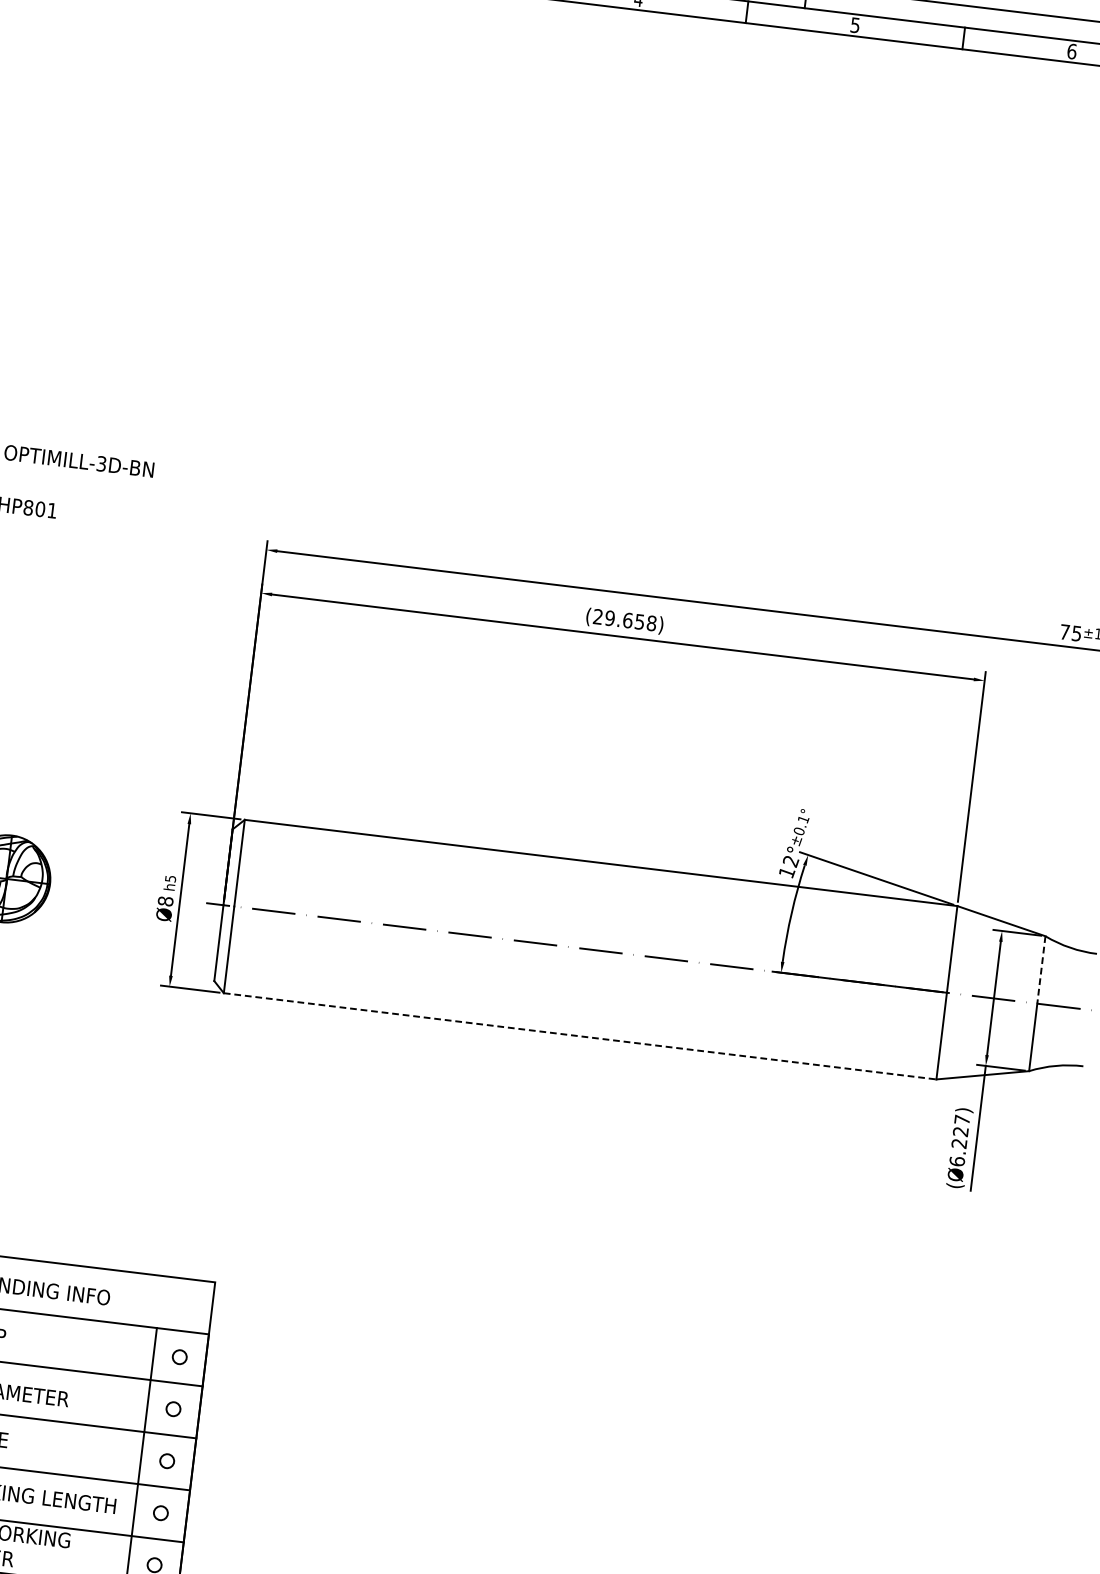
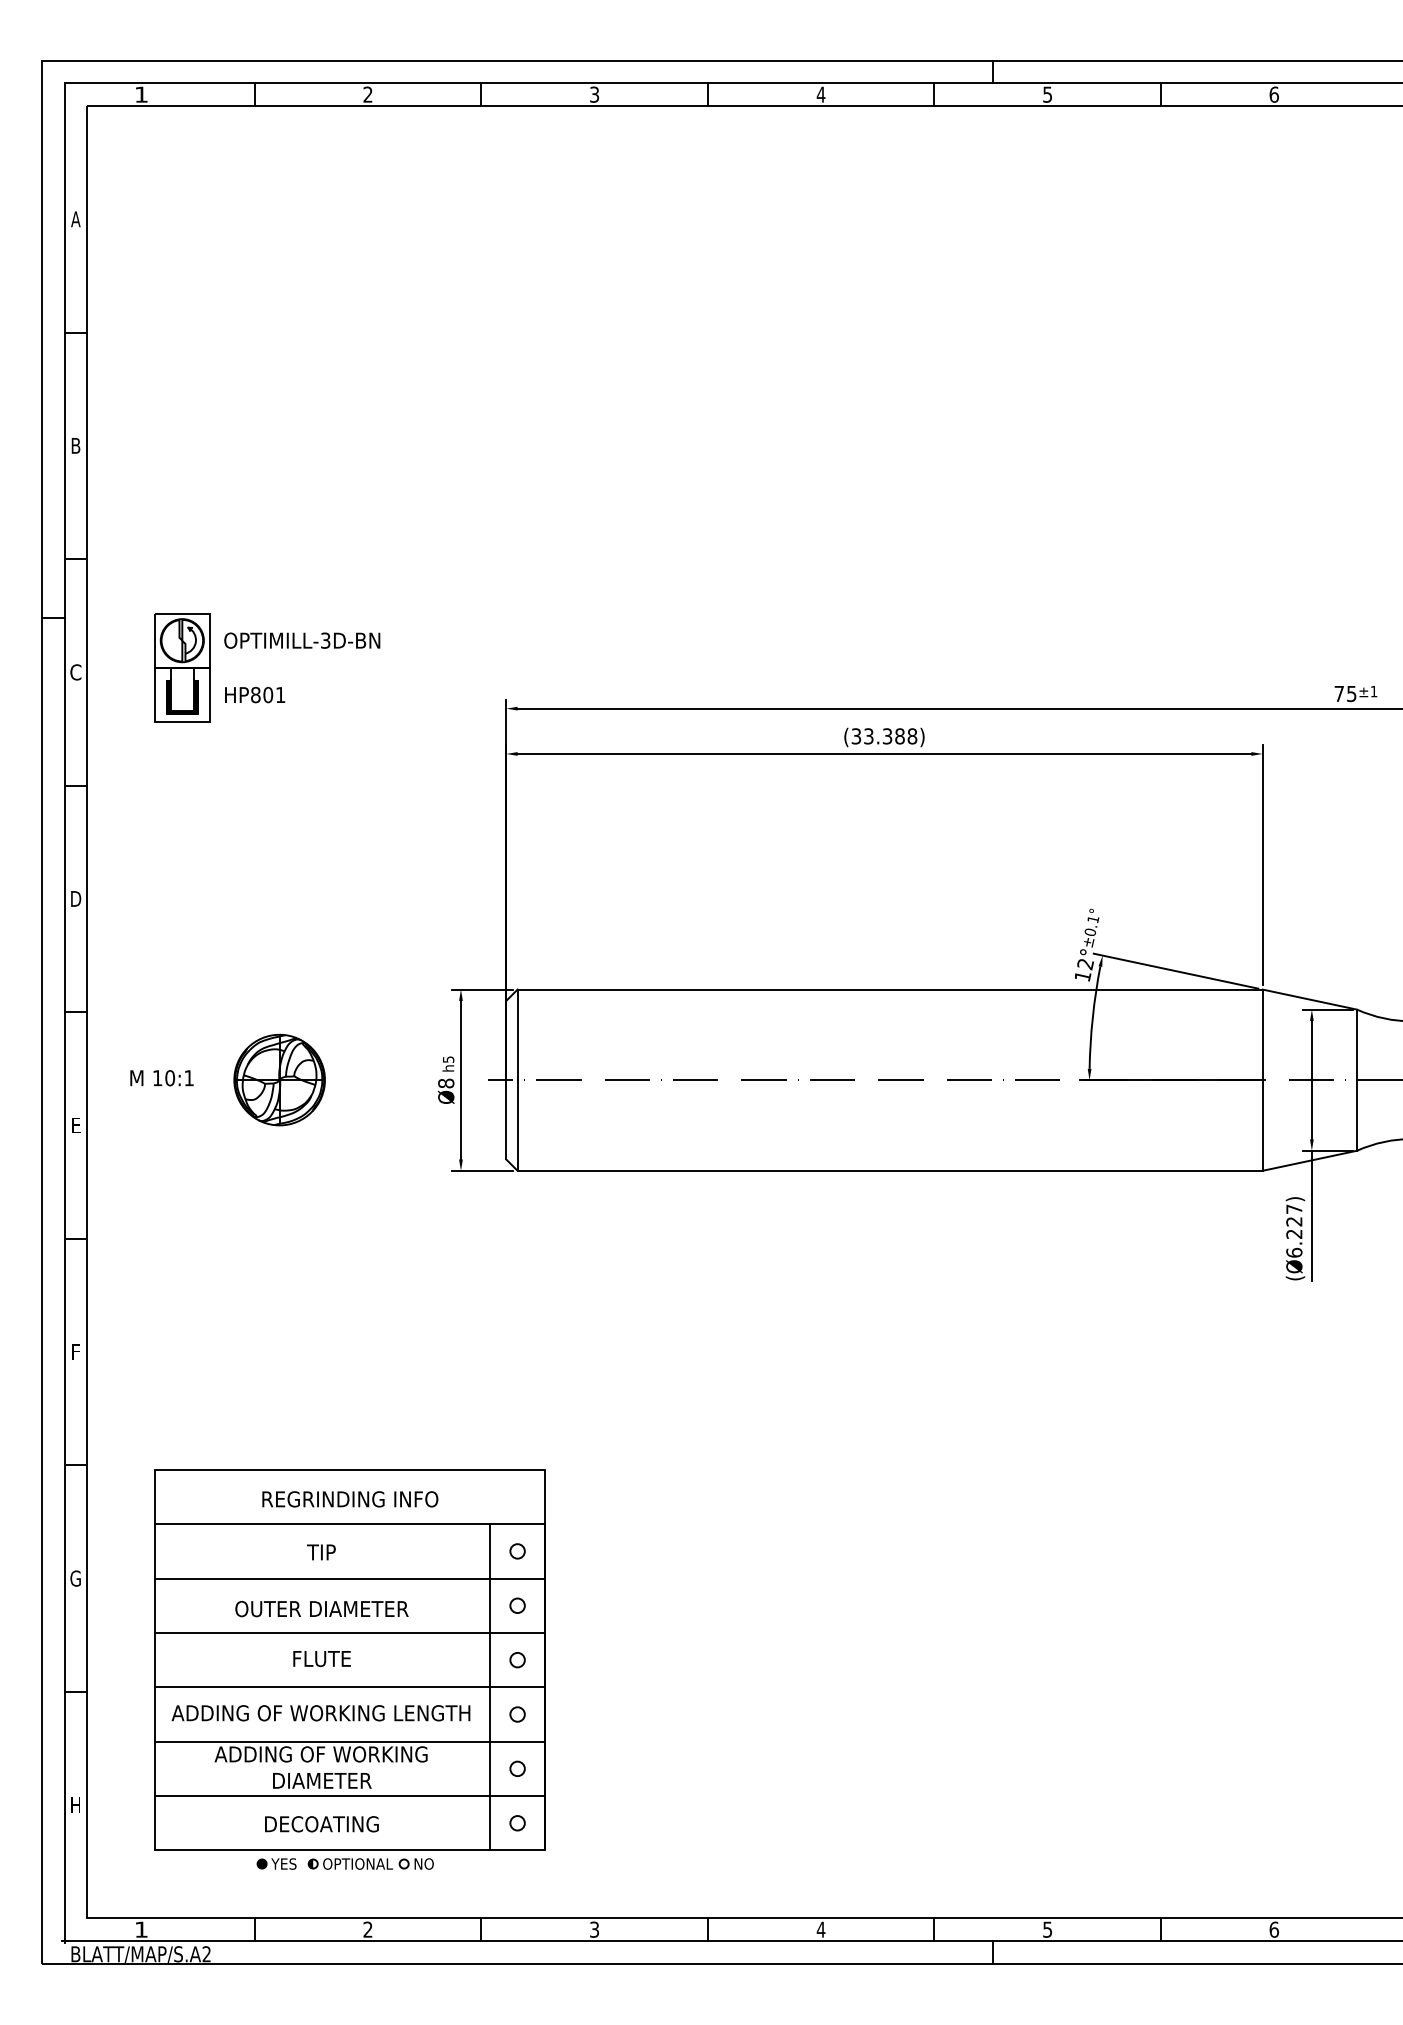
text: (618, 619) -> (877, 736), (29.658) -> (33.388)
line: (1041, 970) -> (1357, 1045), dashed -> solid
line: (580, 1036) -> (890, 1170), dashed -> solid

